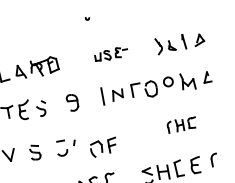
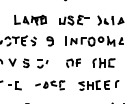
part: (111, 53) -> (74, 19), size x1.67
part: (180, 124) -> (103, 62), size x1.43
part: (102, 146) -> (73, 62), moved

